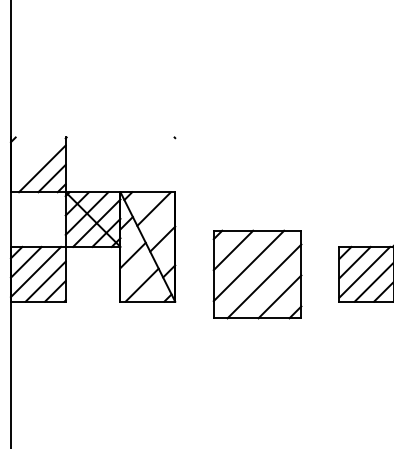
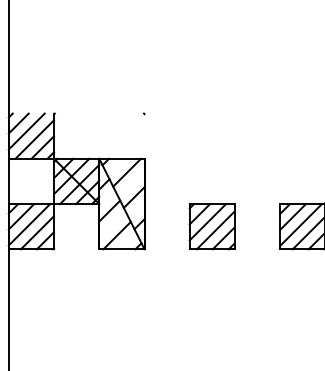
line: (22, 149) -> (18, 123), added
line: (32, 158) -> (26, 130), added
part: (256, 273) -> (211, 225), size x0.62

